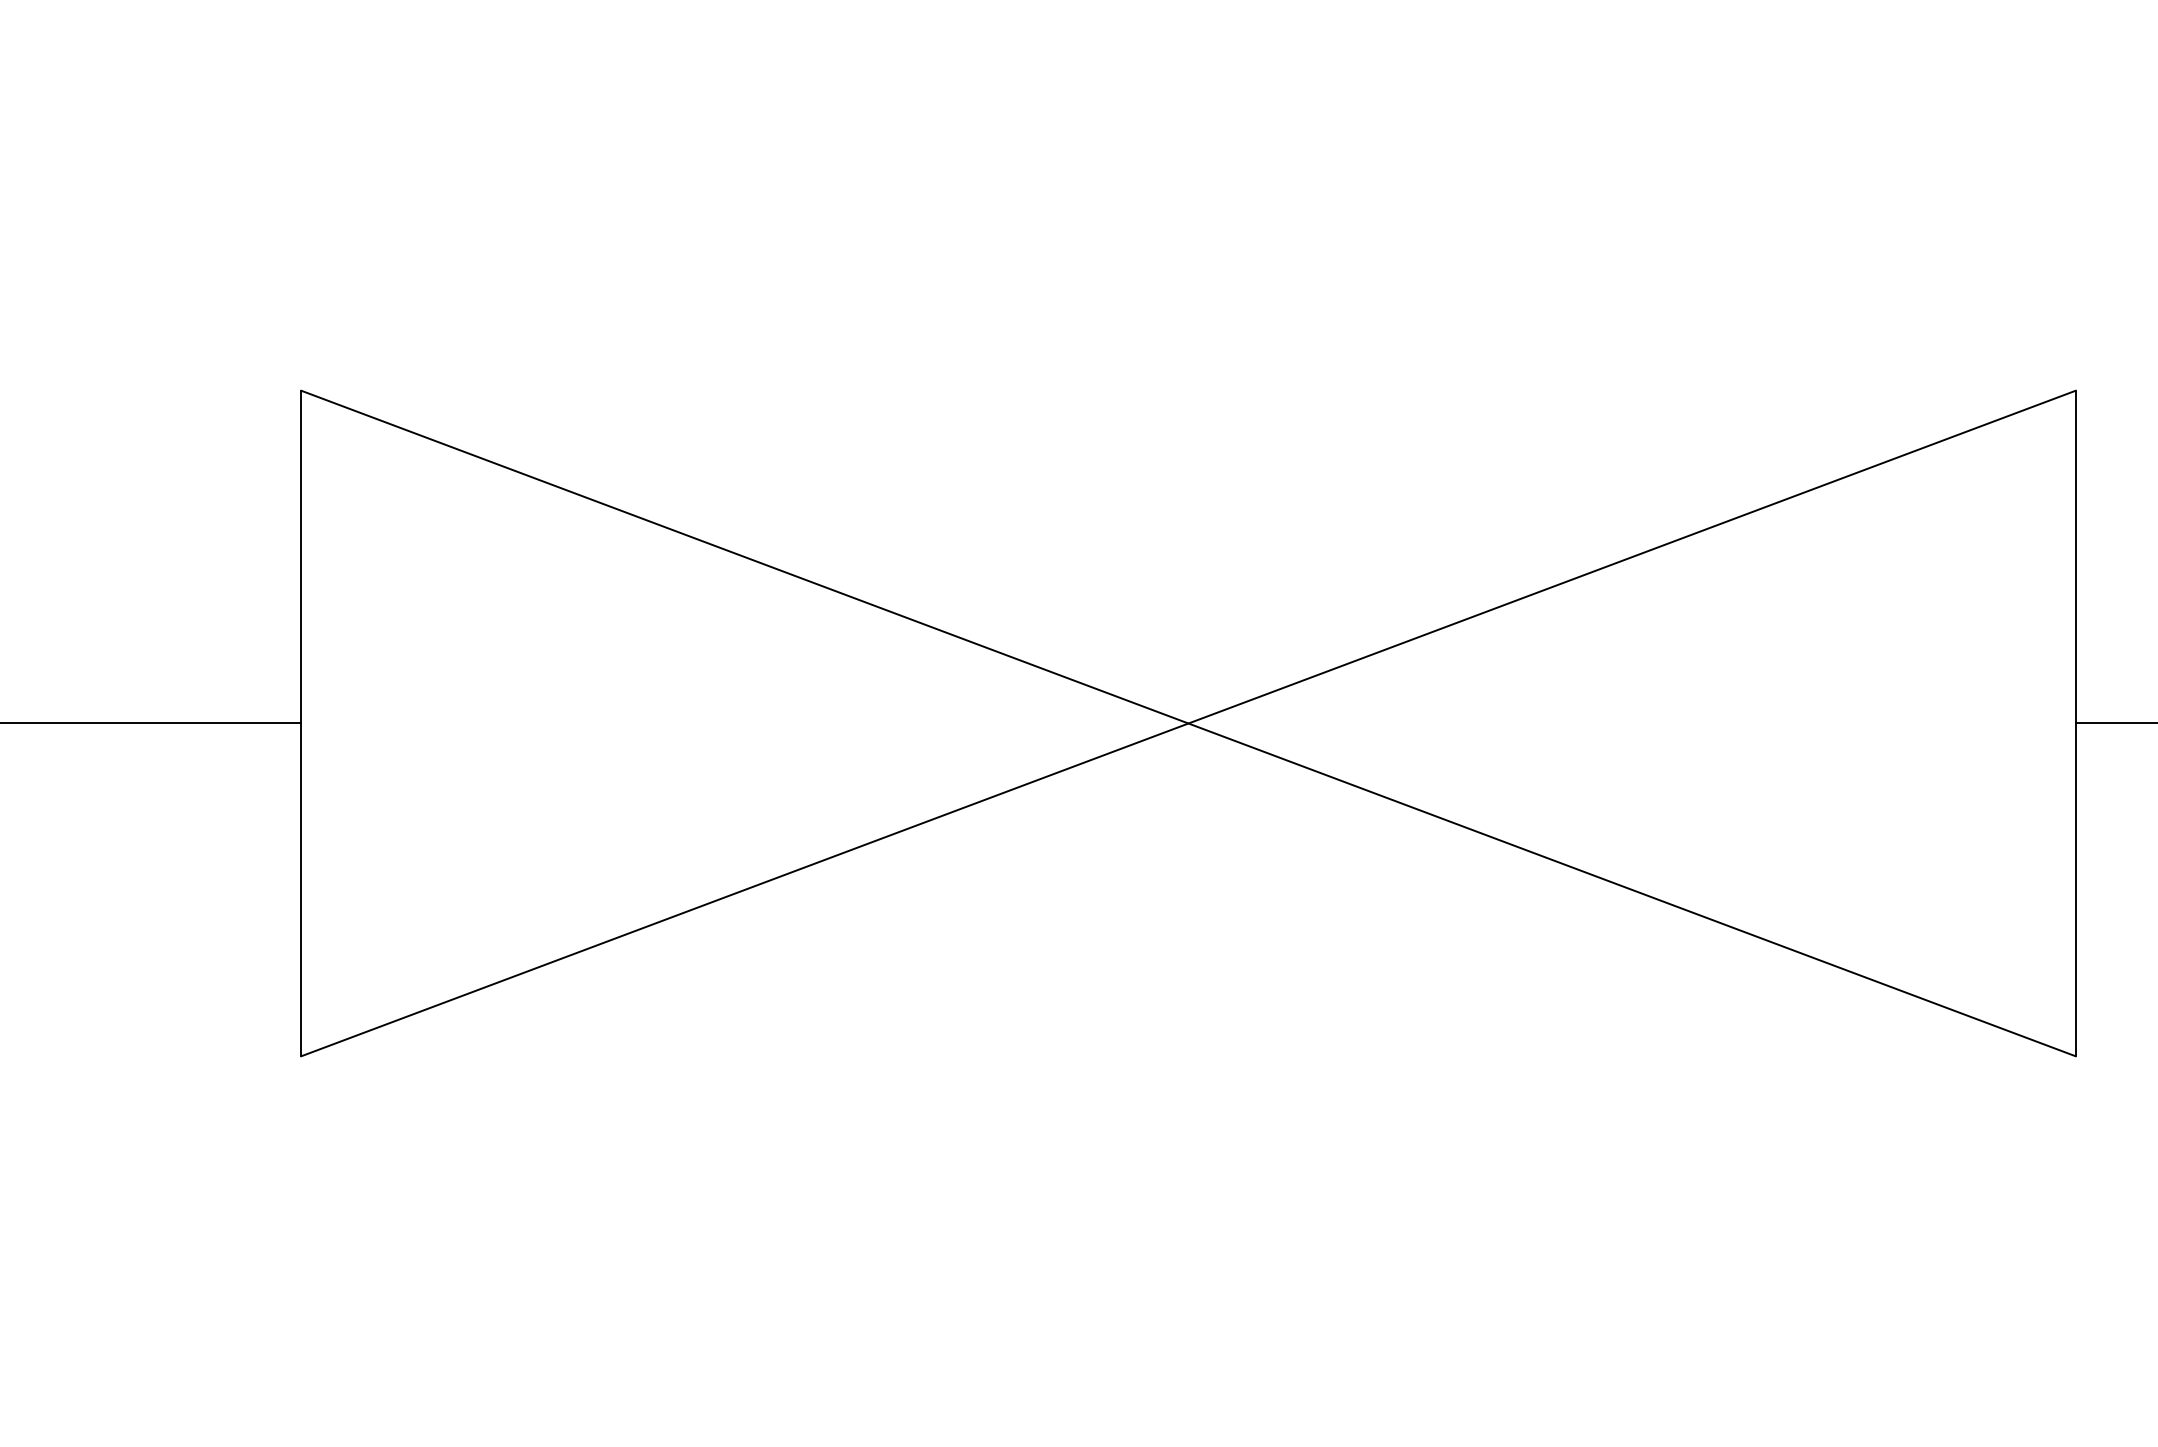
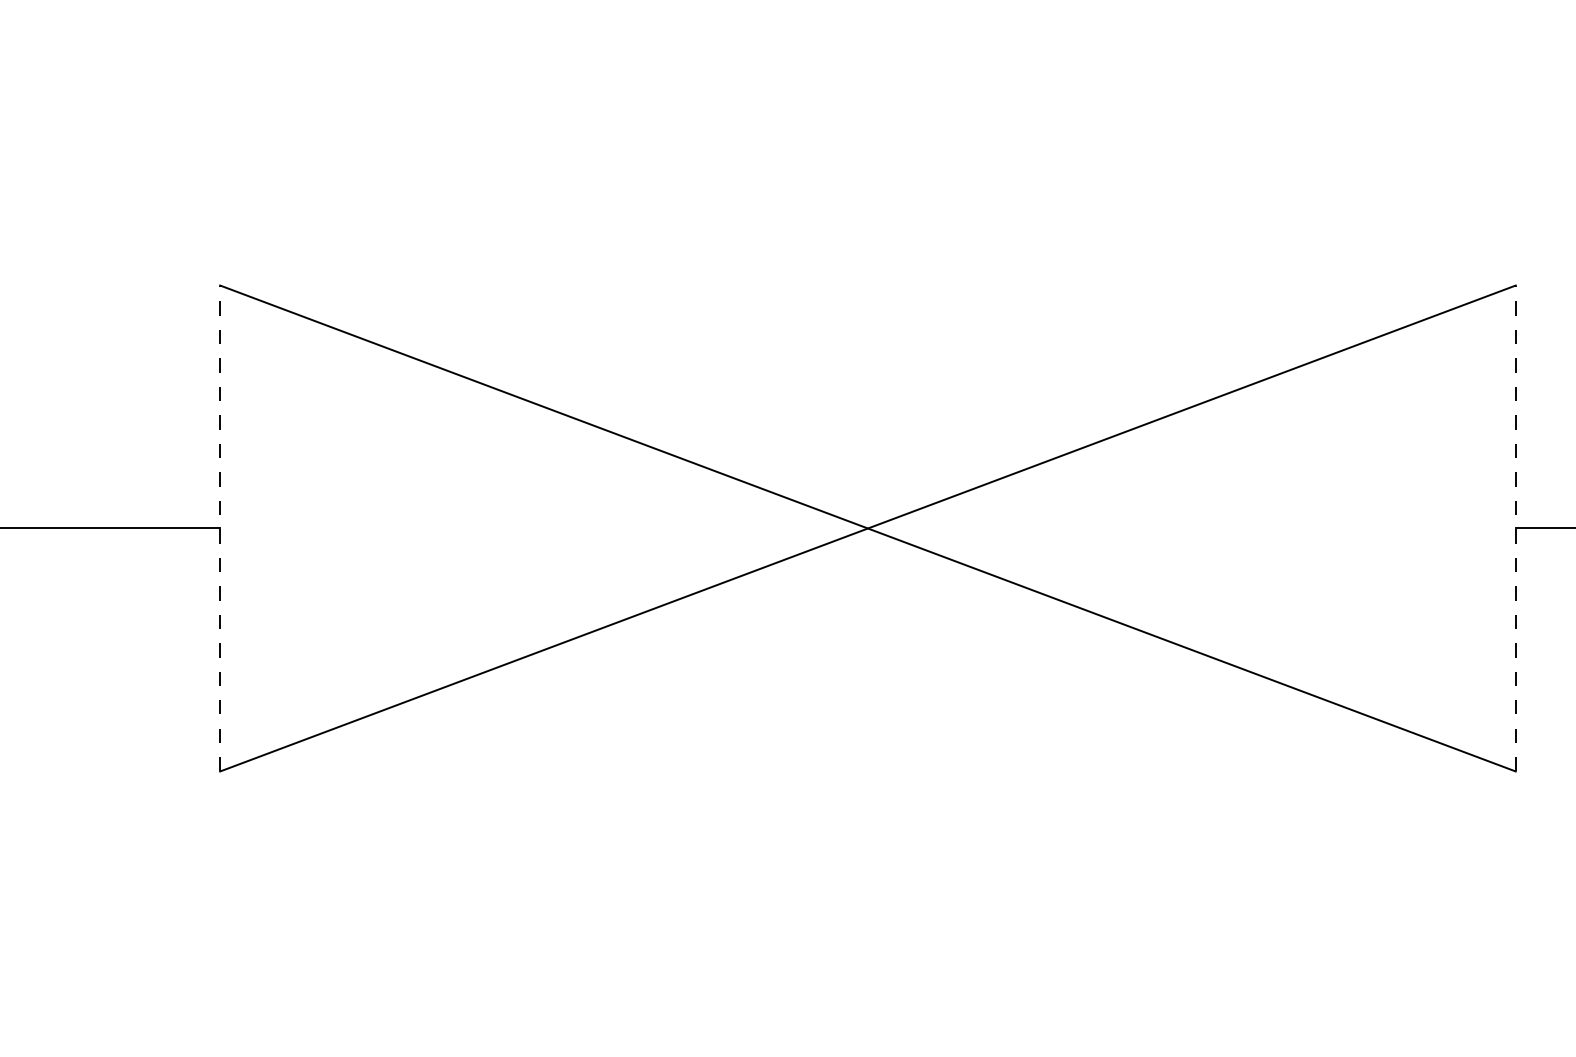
line: (301, 723) -> (220, 528), solid -> dashed
line: (2075, 723) -> (1515, 528), solid -> dashed

